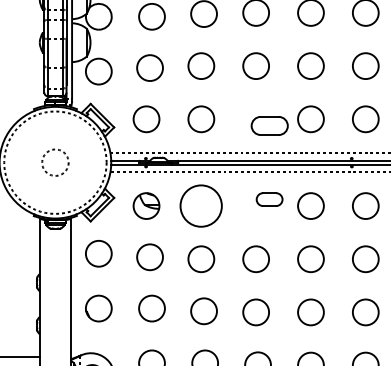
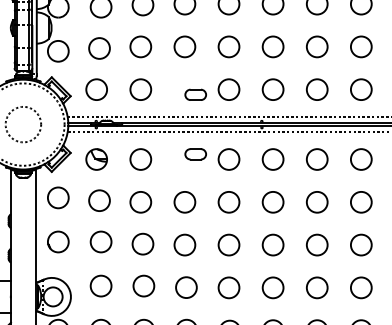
part: (269, 125) -> (195, 94), size x0.71
circle: (55, 162) -> (23, 124), size x1.67
circle: (200, 206) -> (140, 159), size x0.62

